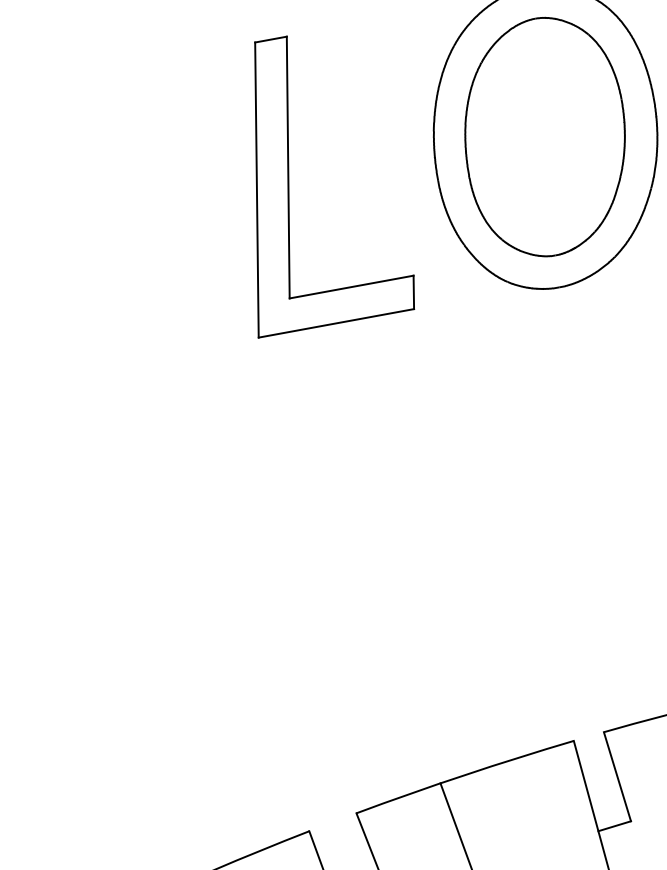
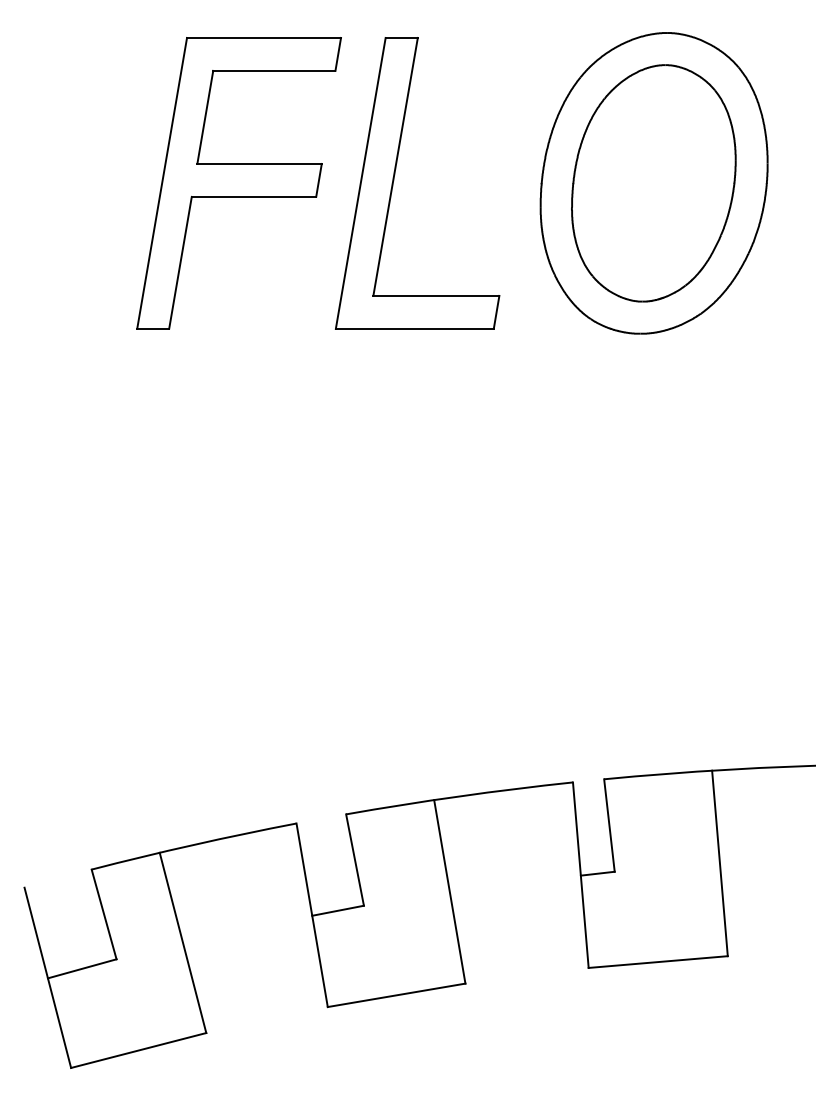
part: (136, 212) -> (238, 183), added

